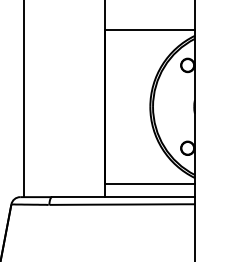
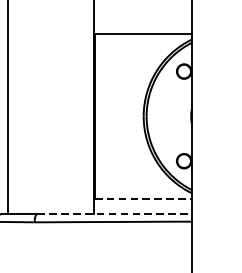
line: (150, 183) -> (143, 199), solid -> dashed
line: (124, 197) -> (115, 214), solid -> dashed

